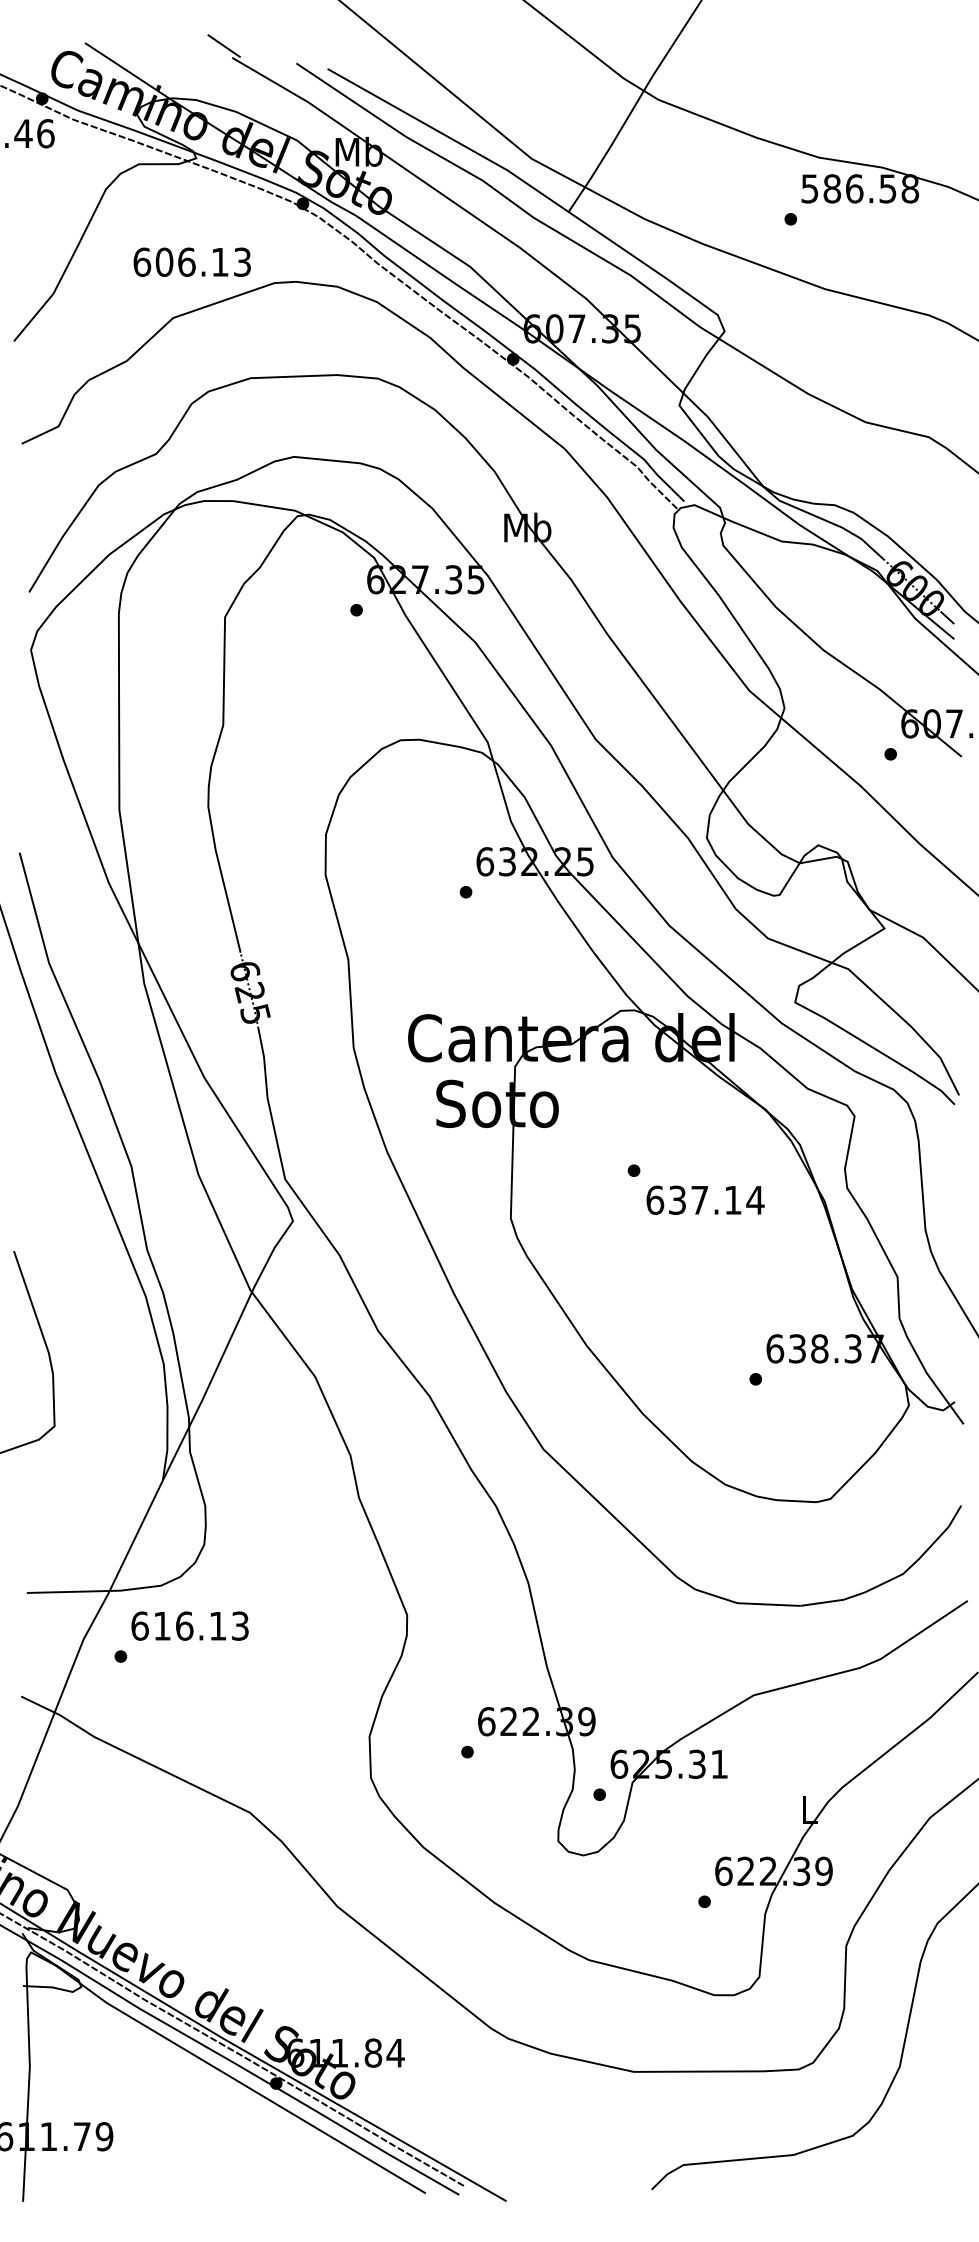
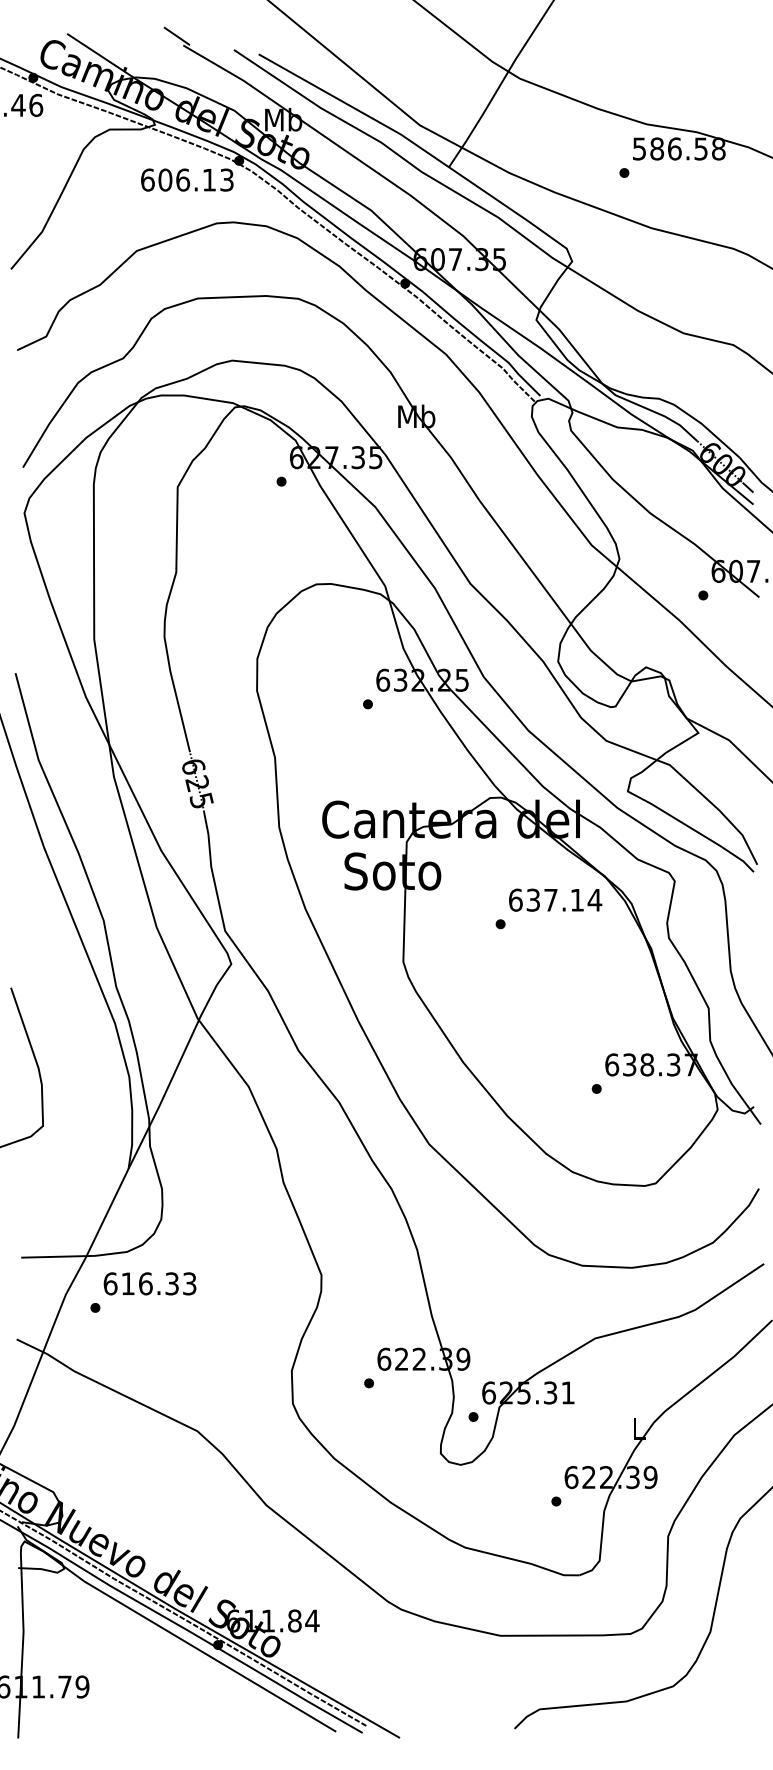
text: (191, 261) -> (186, 179), moved
text: (705, 1199) -> (555, 899), moved
text: (217, 1625) -> (171, 1283), 616.13 -> 616.33

